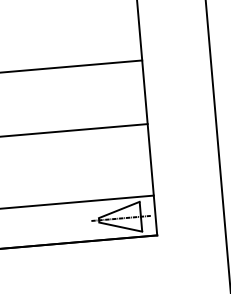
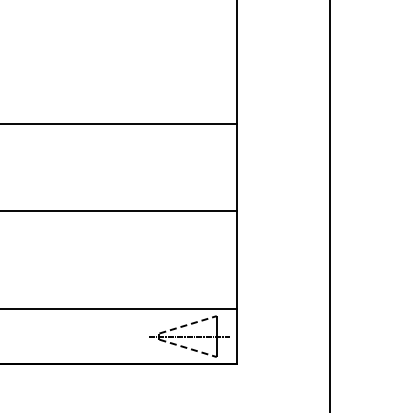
line: (119, 209) -> (188, 324), solid -> dashed
line: (121, 227) -> (188, 348), solid -> dashed

